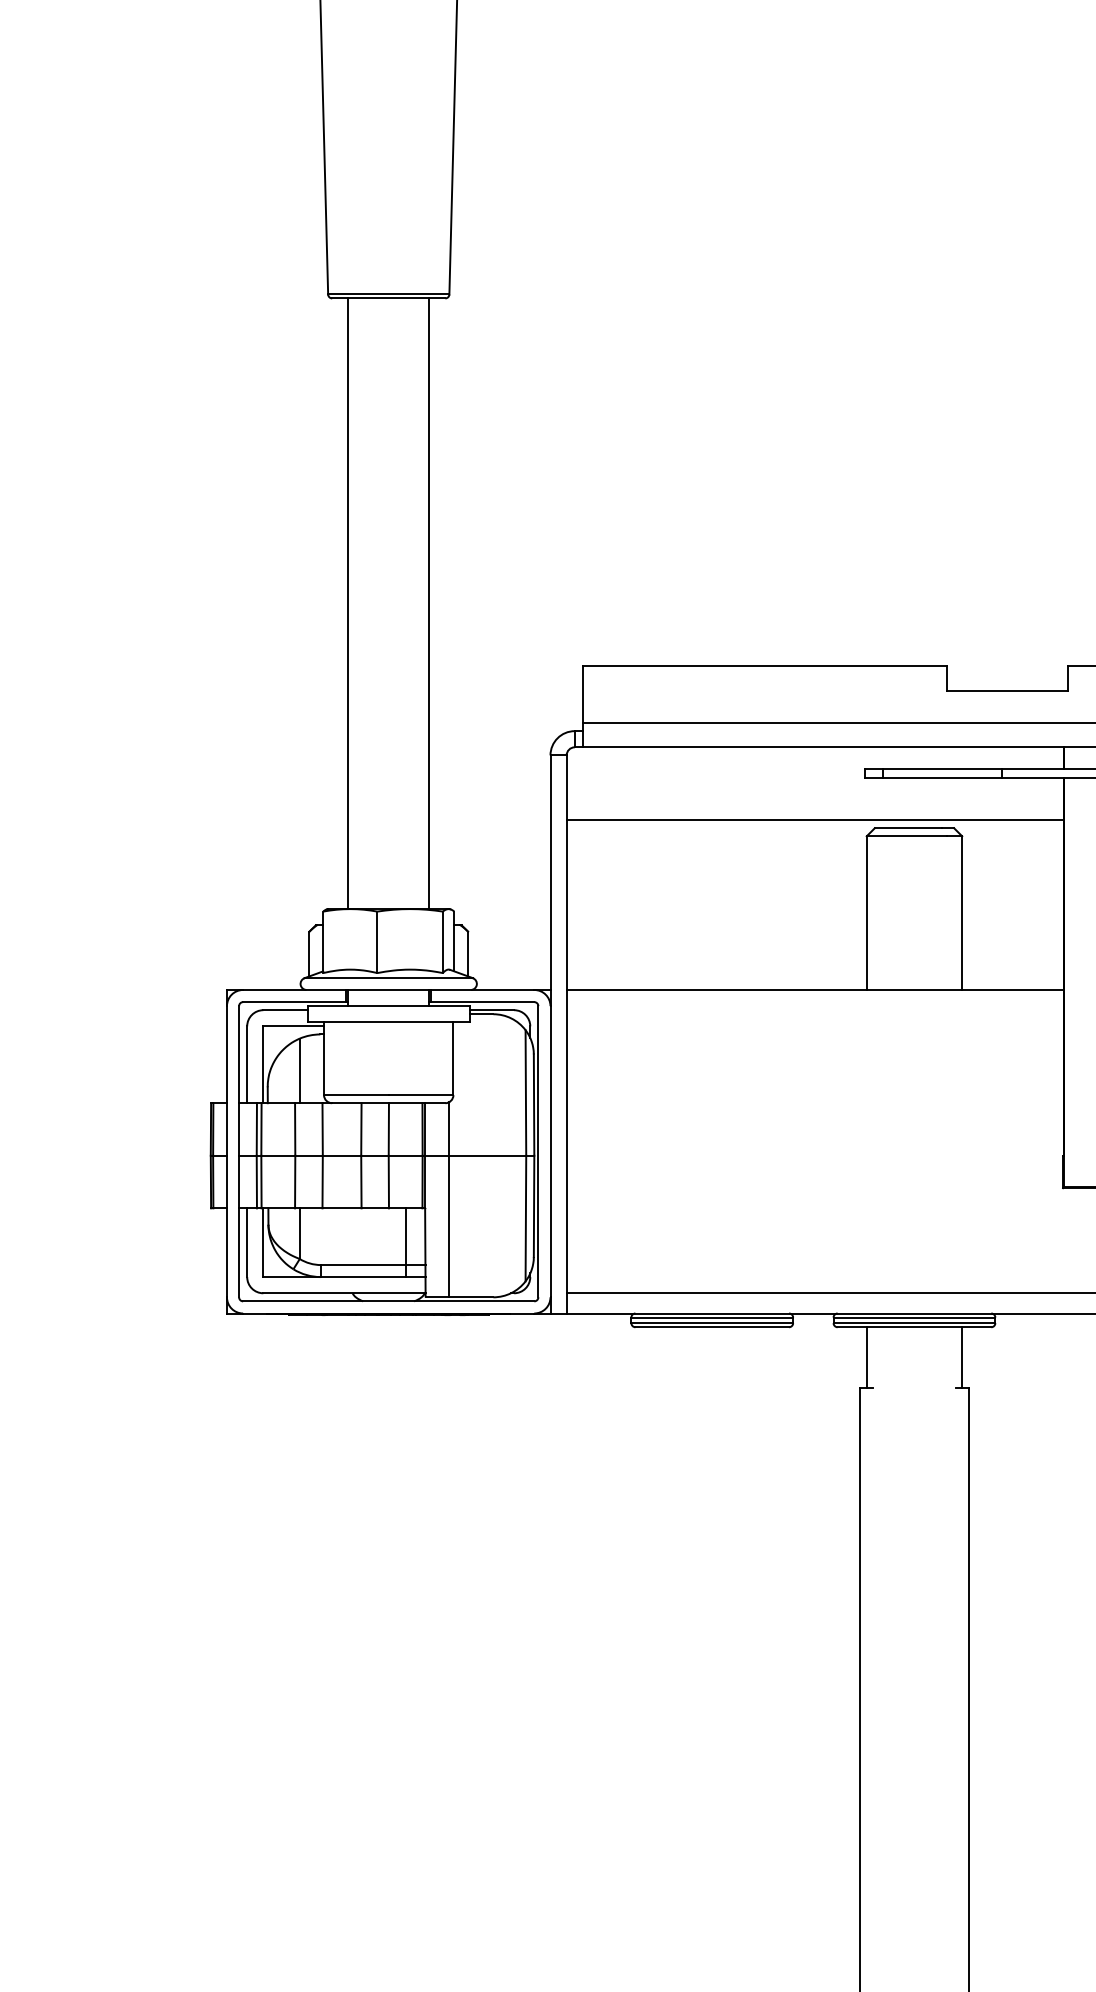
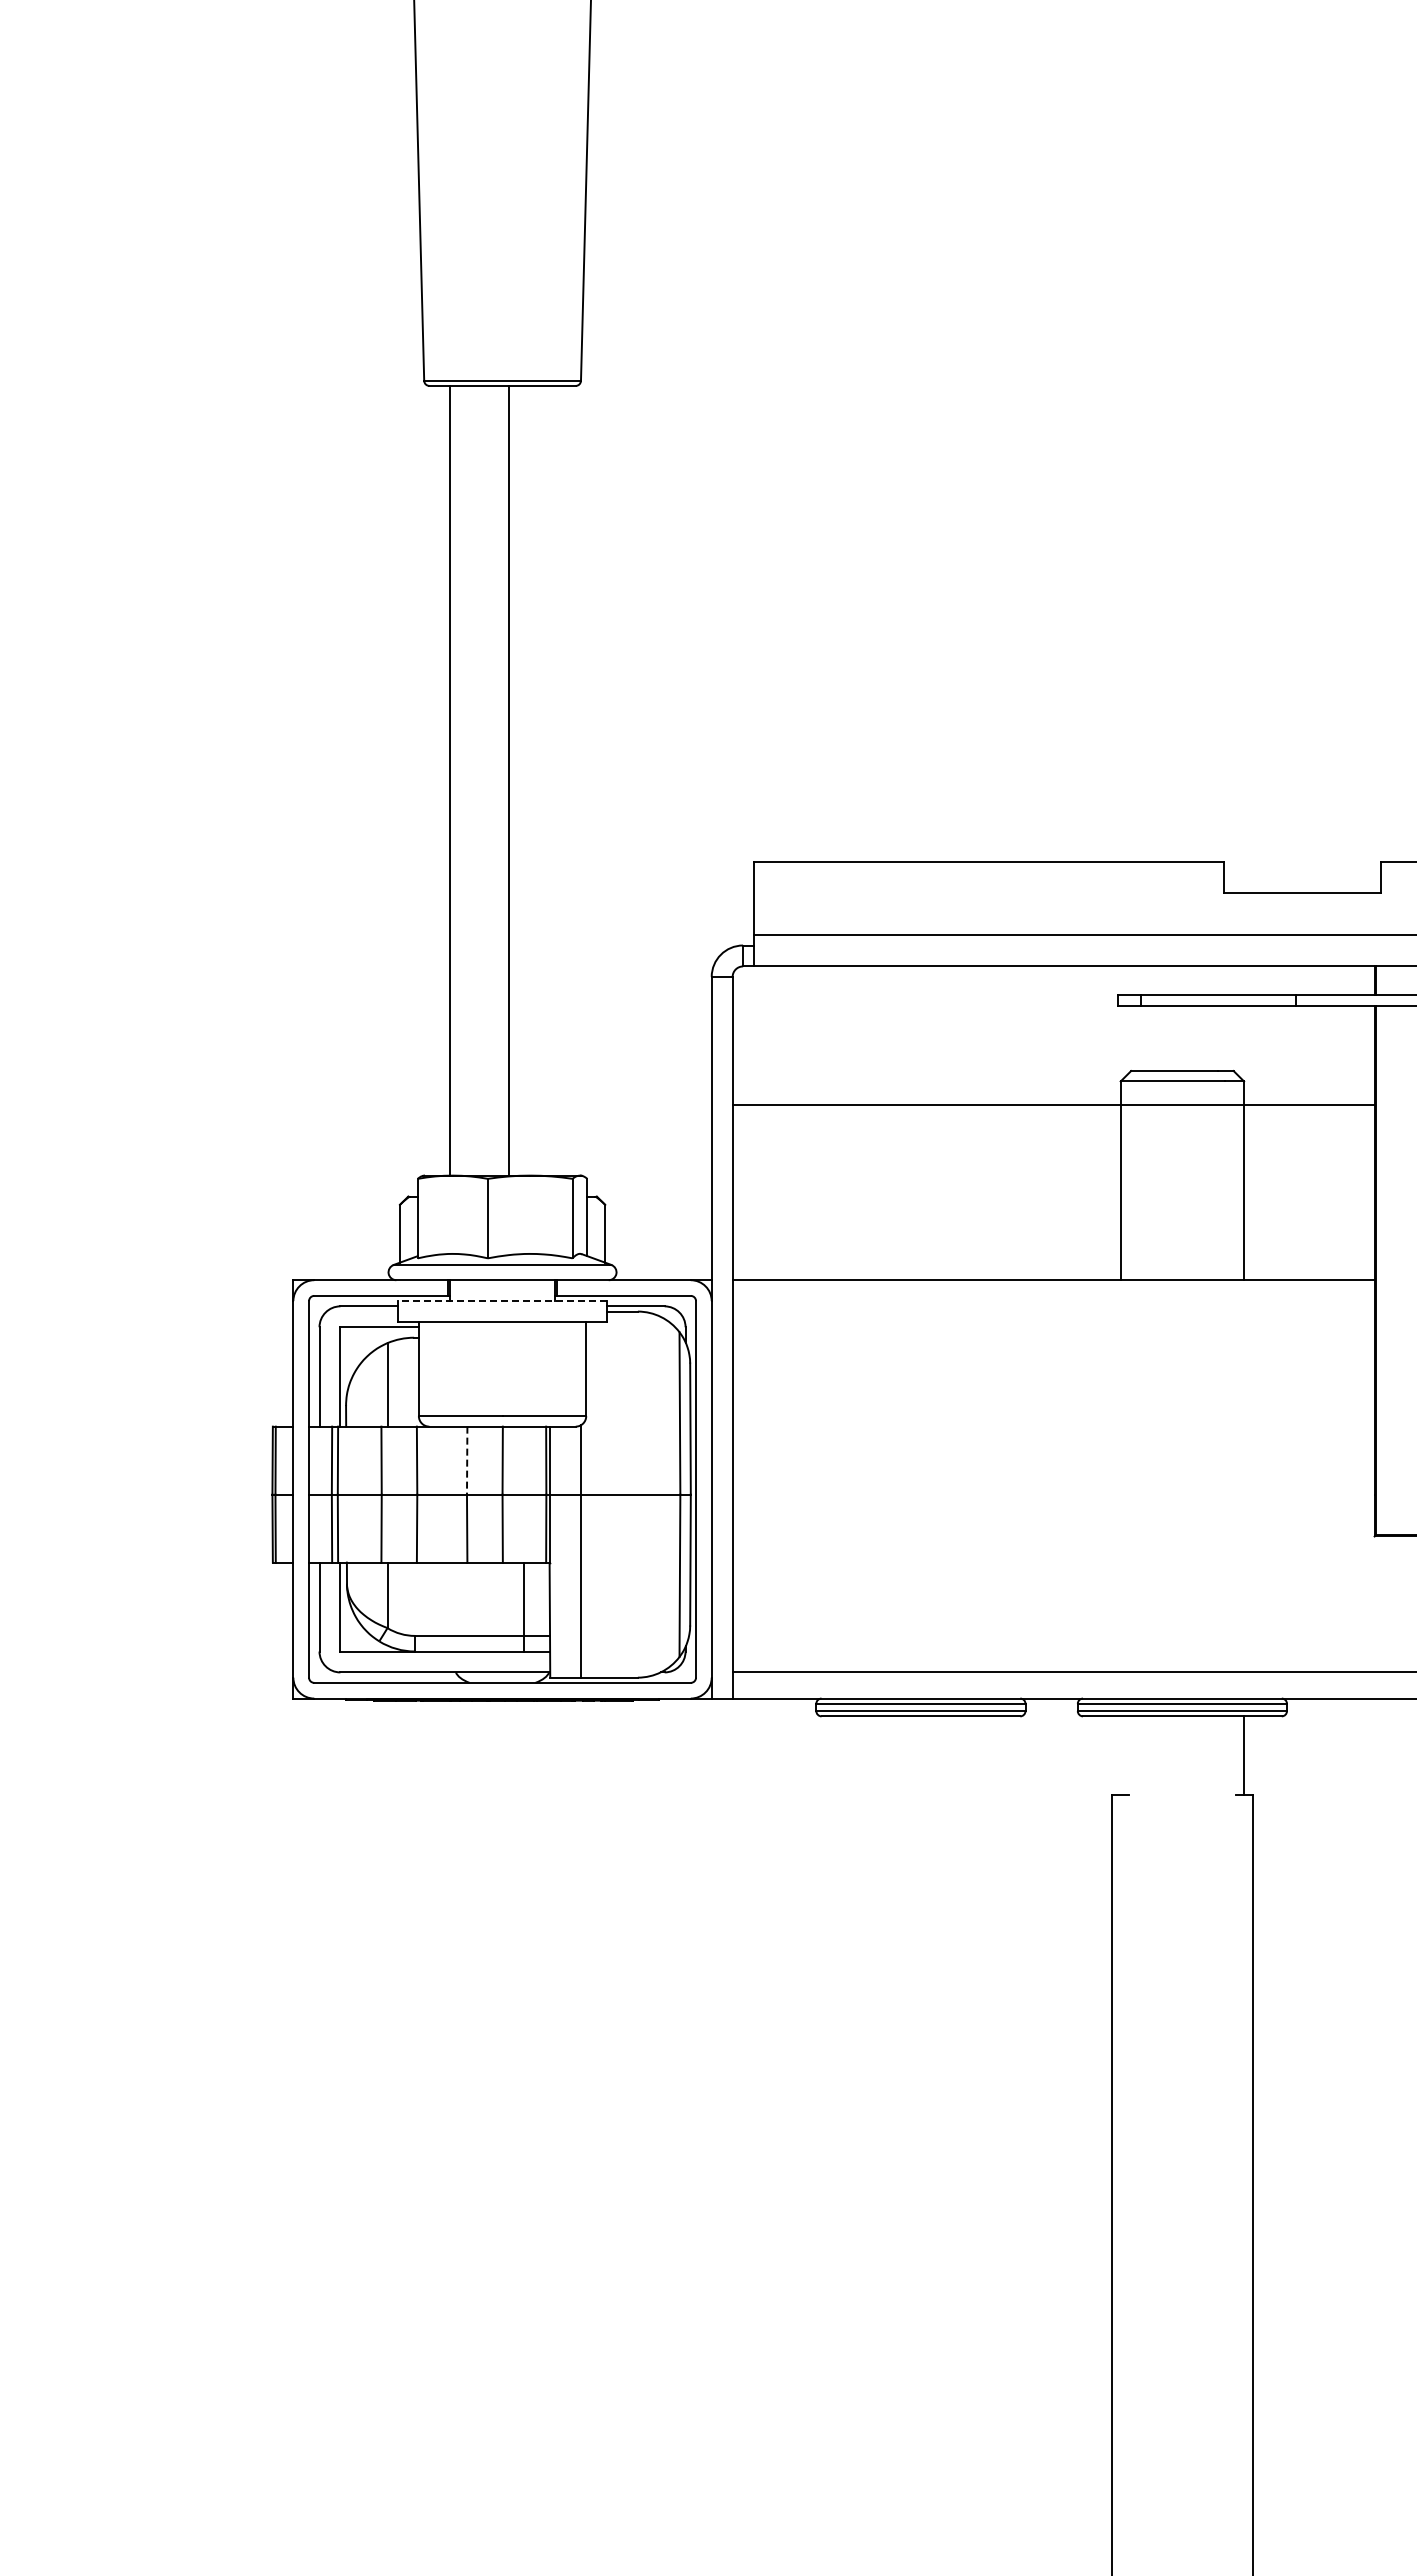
line: (428, 603) -> (508, 780), moved
line: (814, 820) -> (1053, 1104), moved
line: (388, 1006) -> (502, 1301), solid -> dashed
line: (361, 1129) -> (467, 1460), solid -> dashed
line: (866, 1357) -> (1120, 1755), removed

